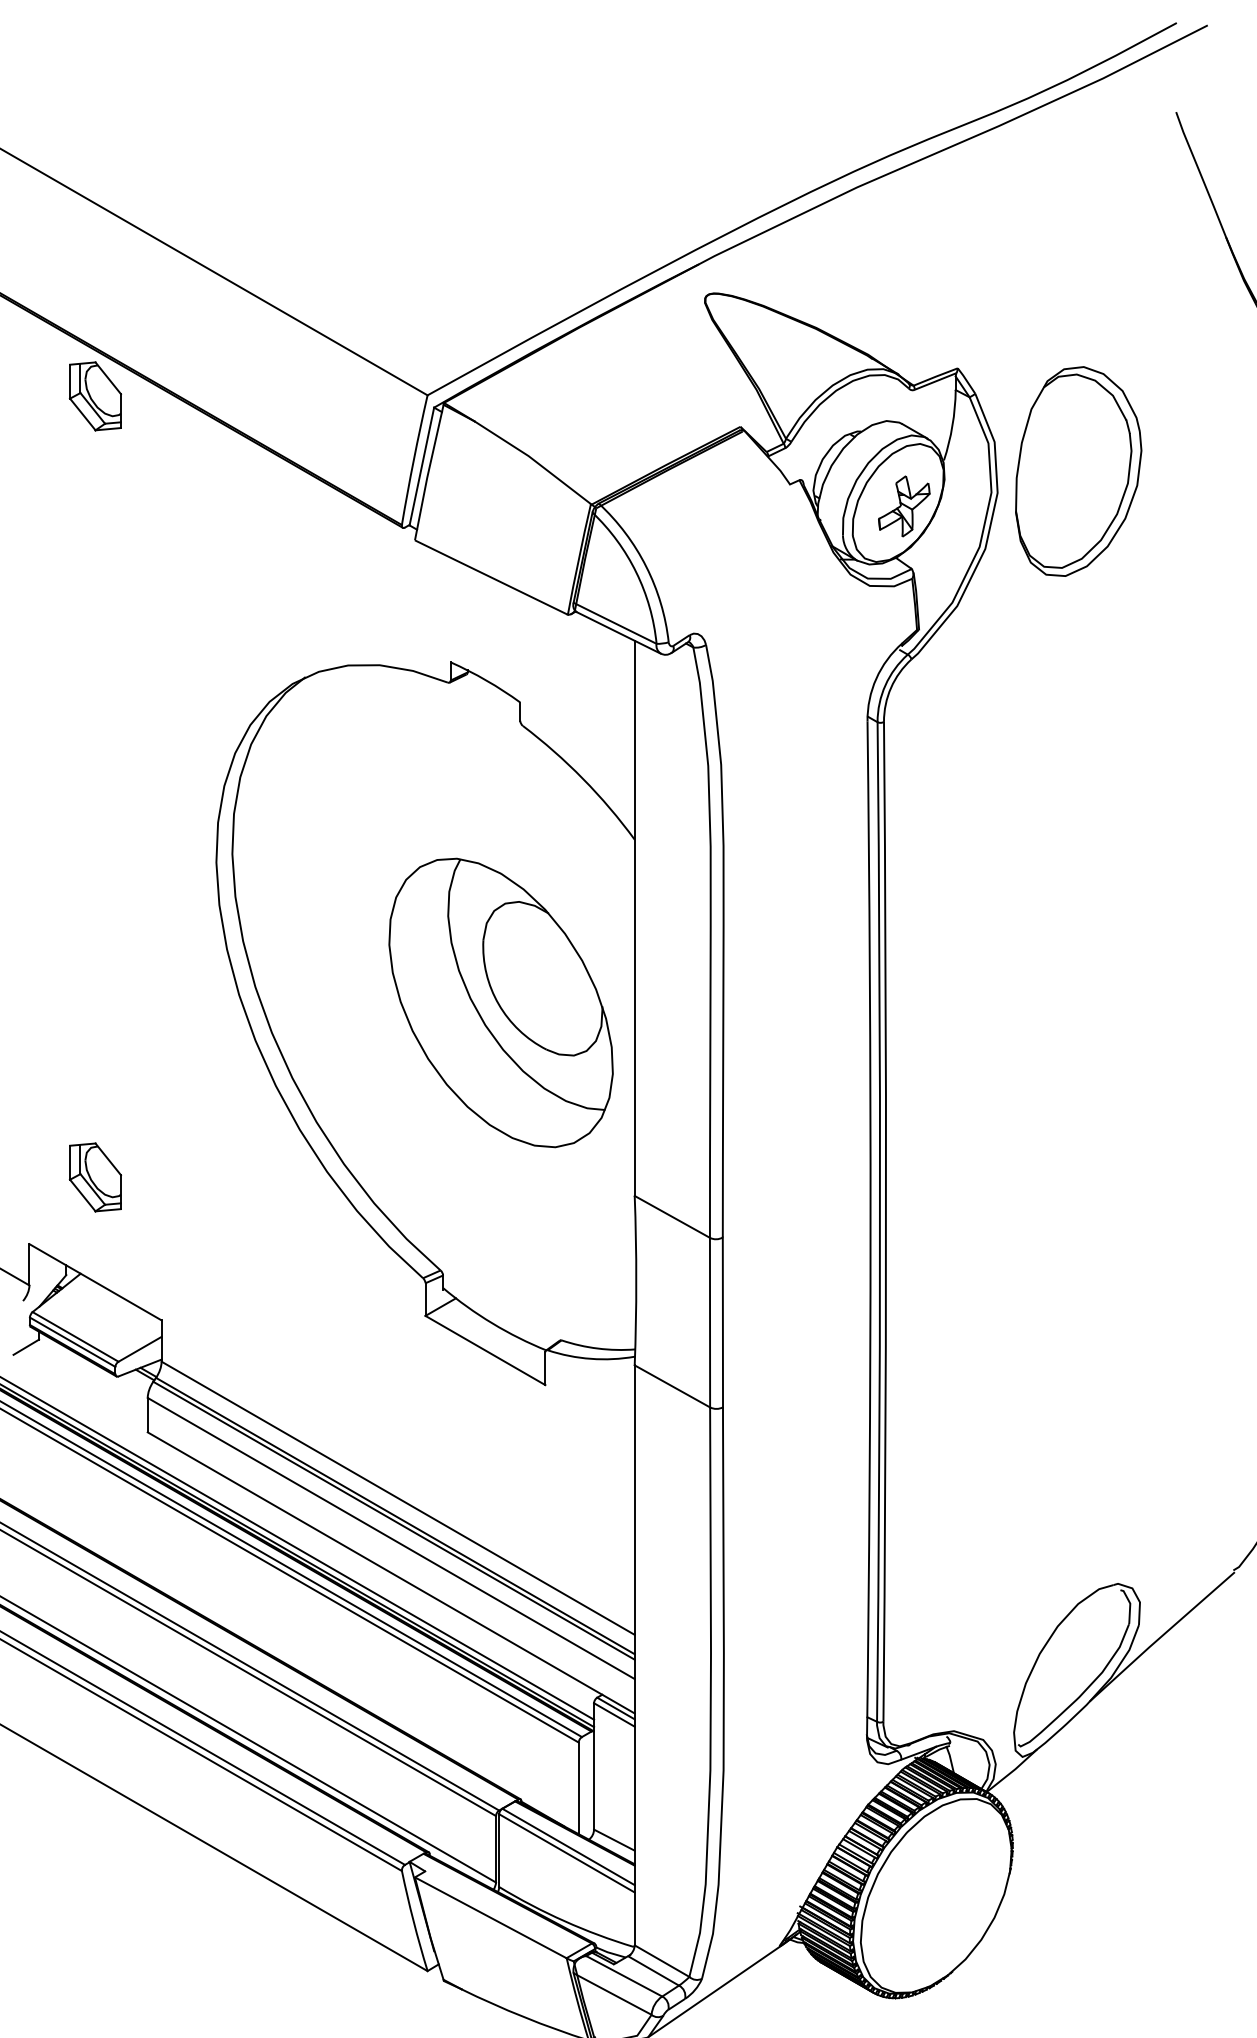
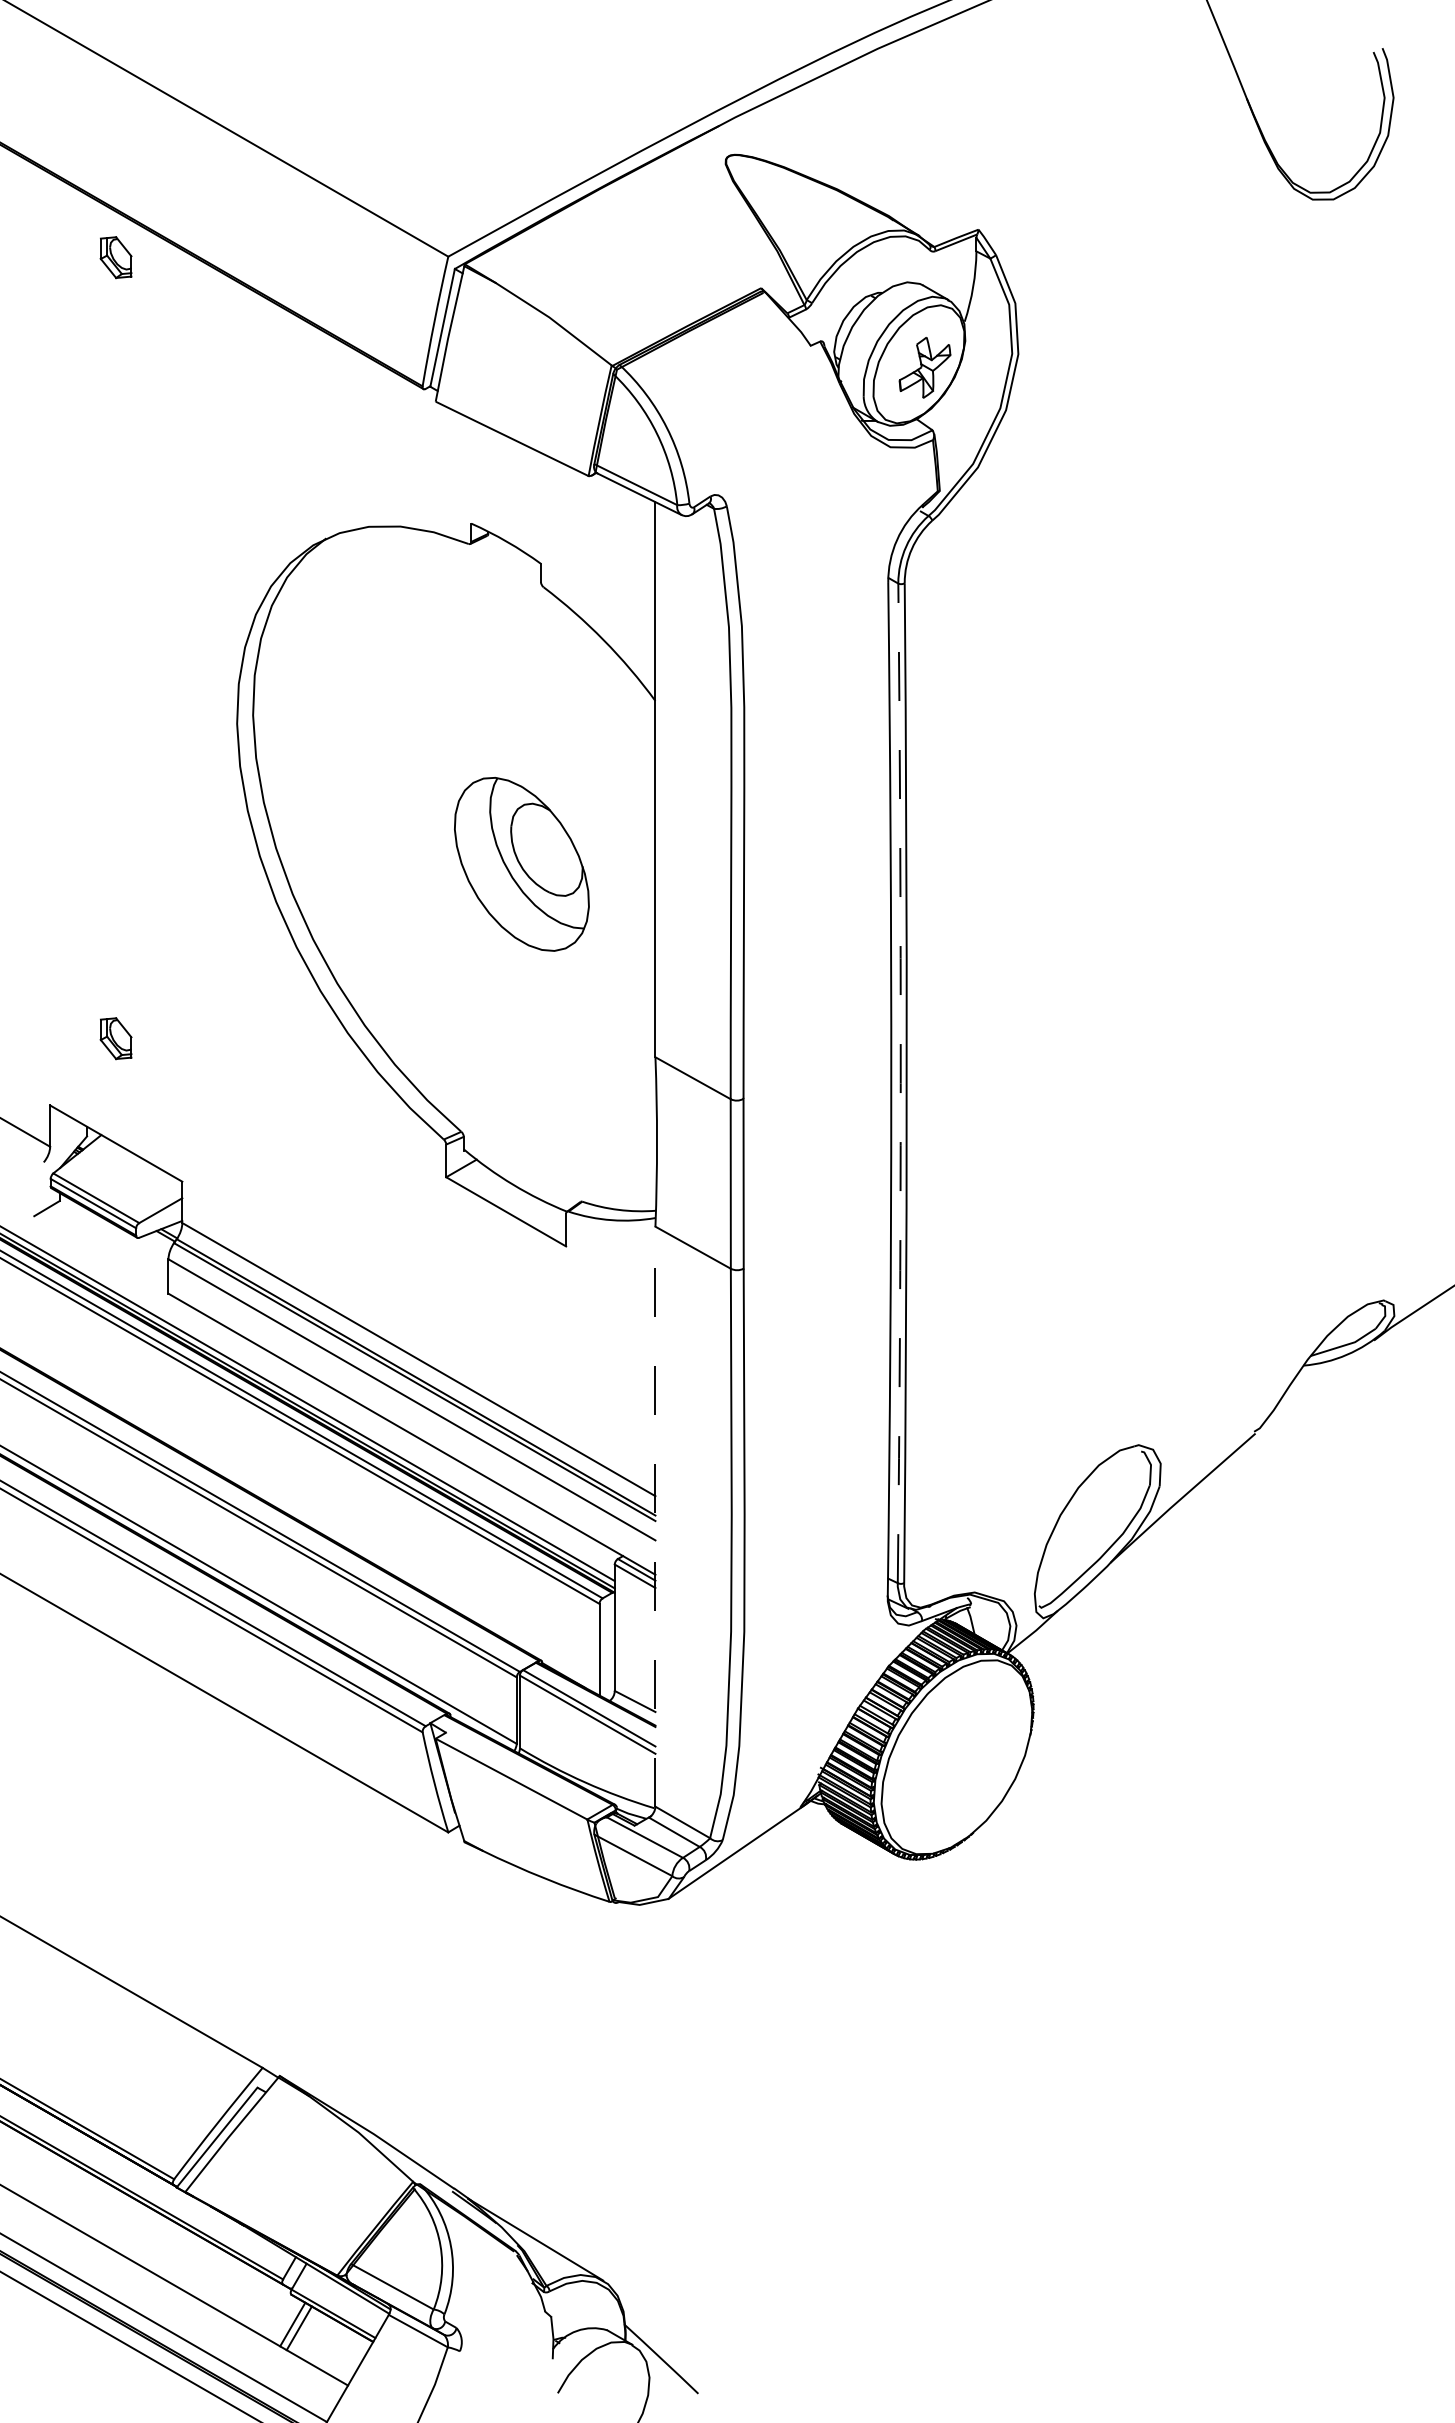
part: (94, 396) -> (115, 257), size x0.6
part: (1078, 471) -> (1099, 332), removed
part: (500, 1003) -> (521, 864), size x0.6
part: (94, 1177) -> (115, 1038), size x0.6
arc: (879, 1222) -> (900, 1083), solid -> dashed
line: (634, 1655) -> (655, 1516), solid -> dashed

